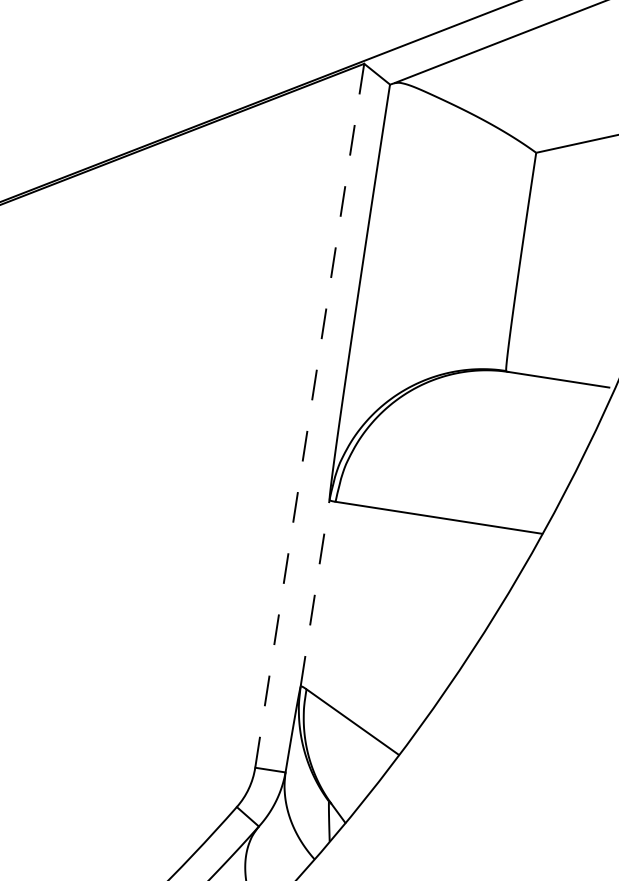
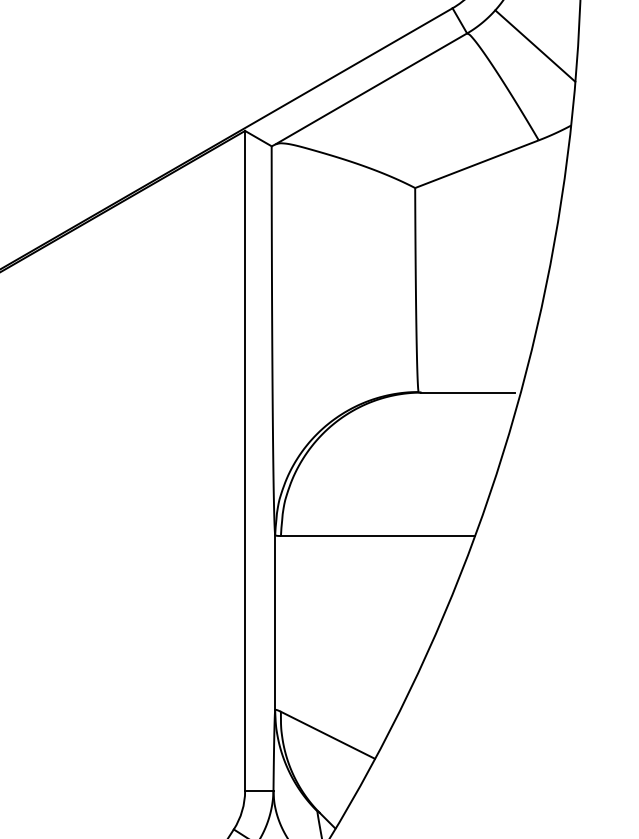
line: (310, 415) -> (245, 460), dashed -> solid
line: (315, 593) -> (275, 622), dashed -> solid

